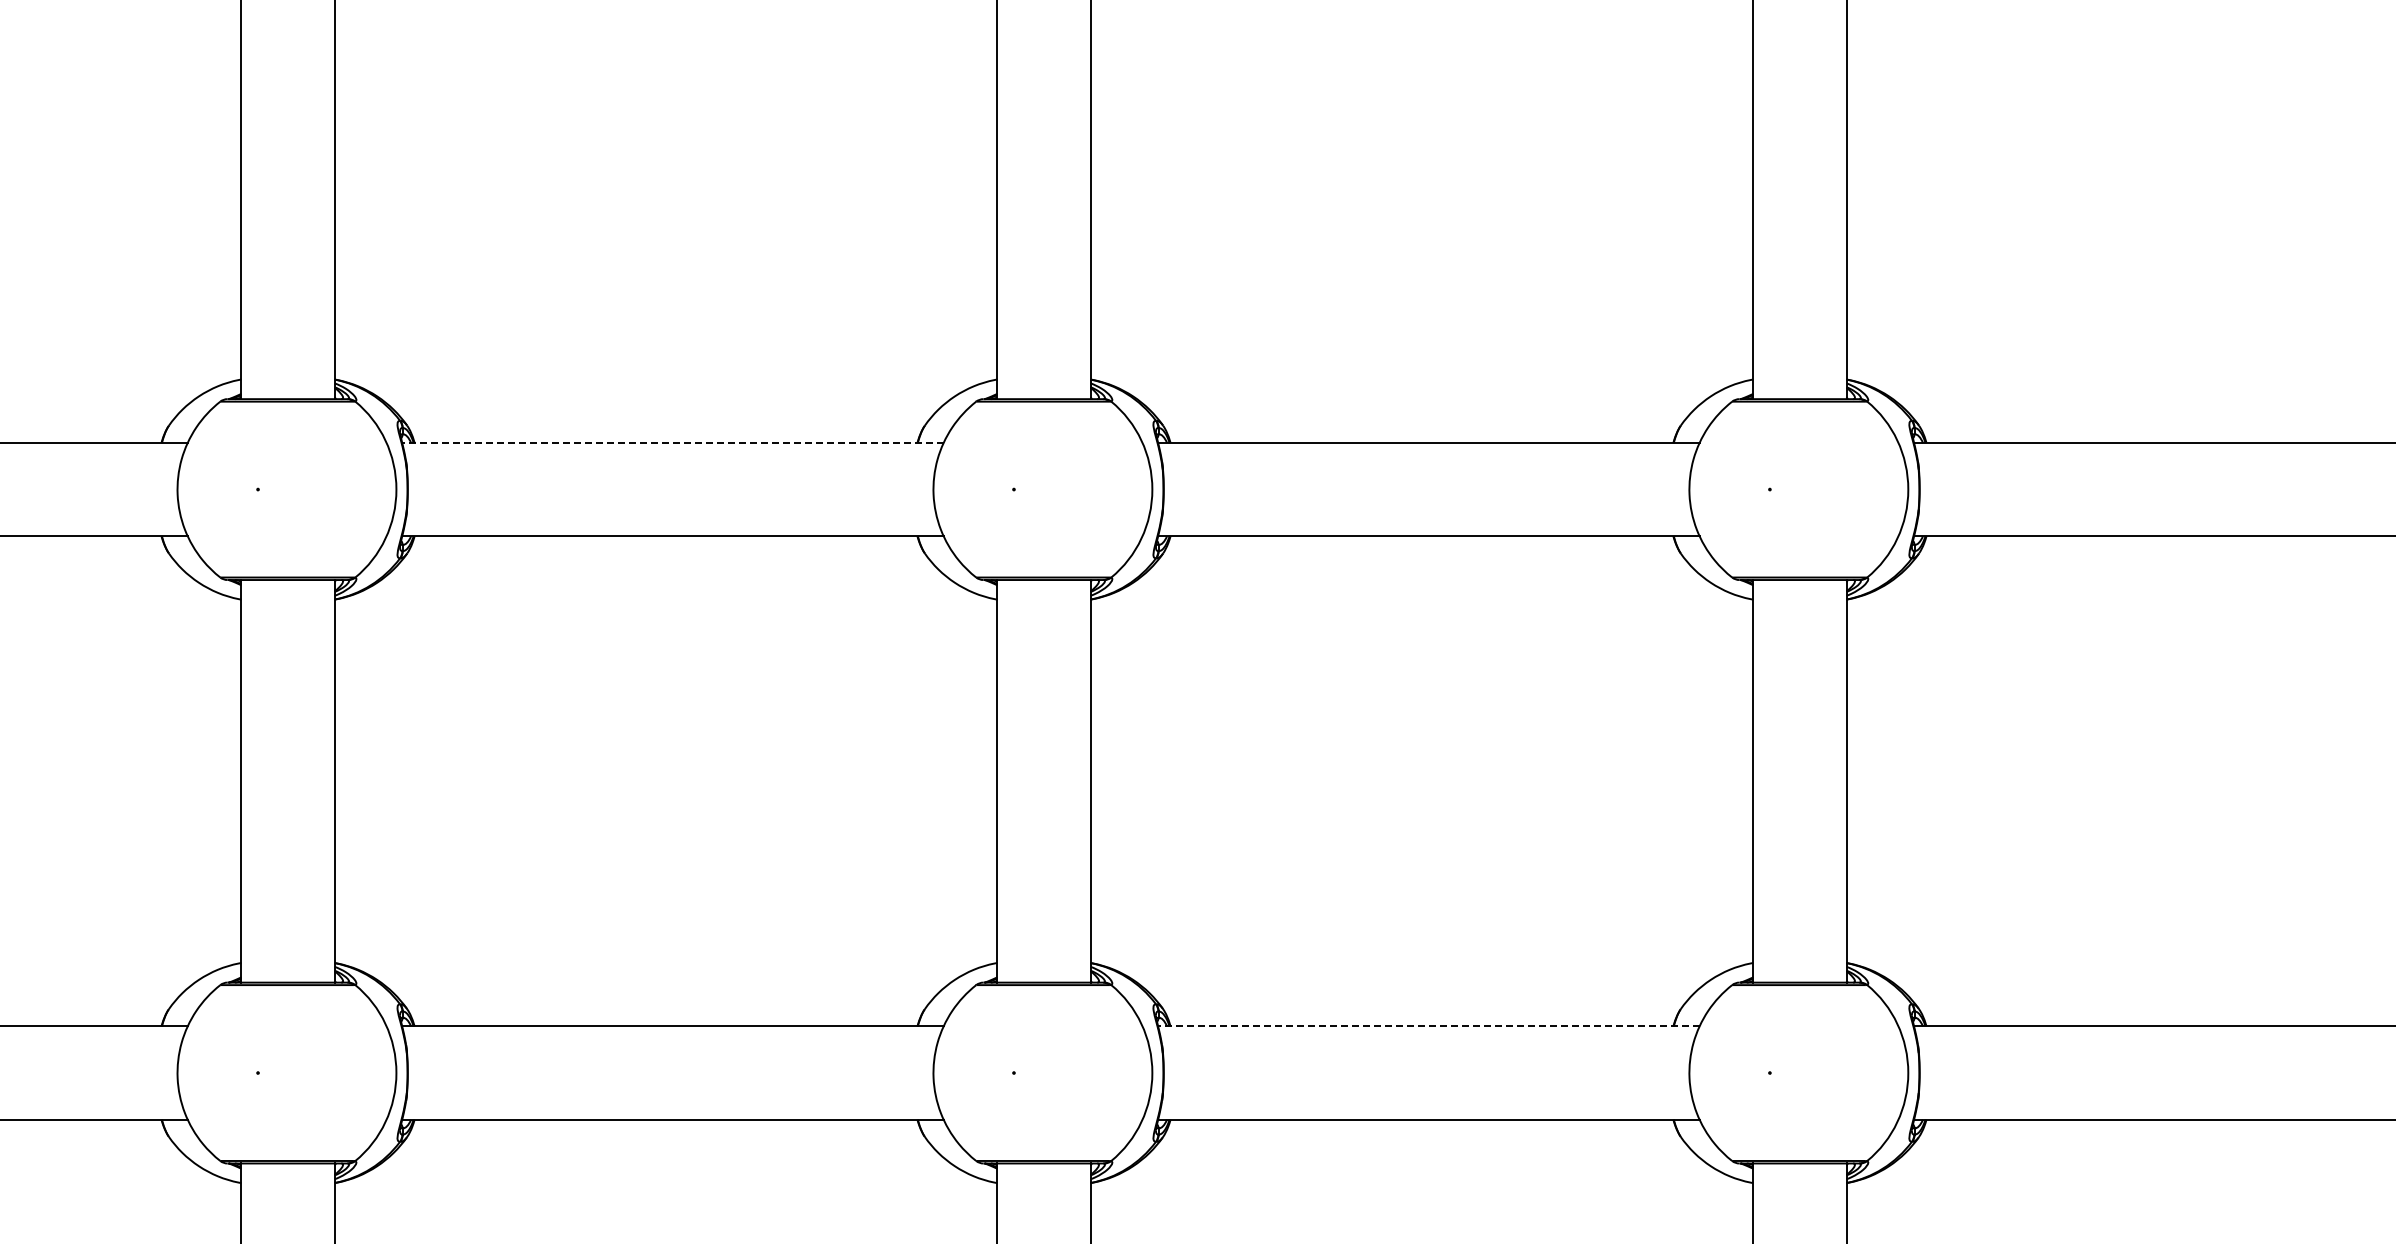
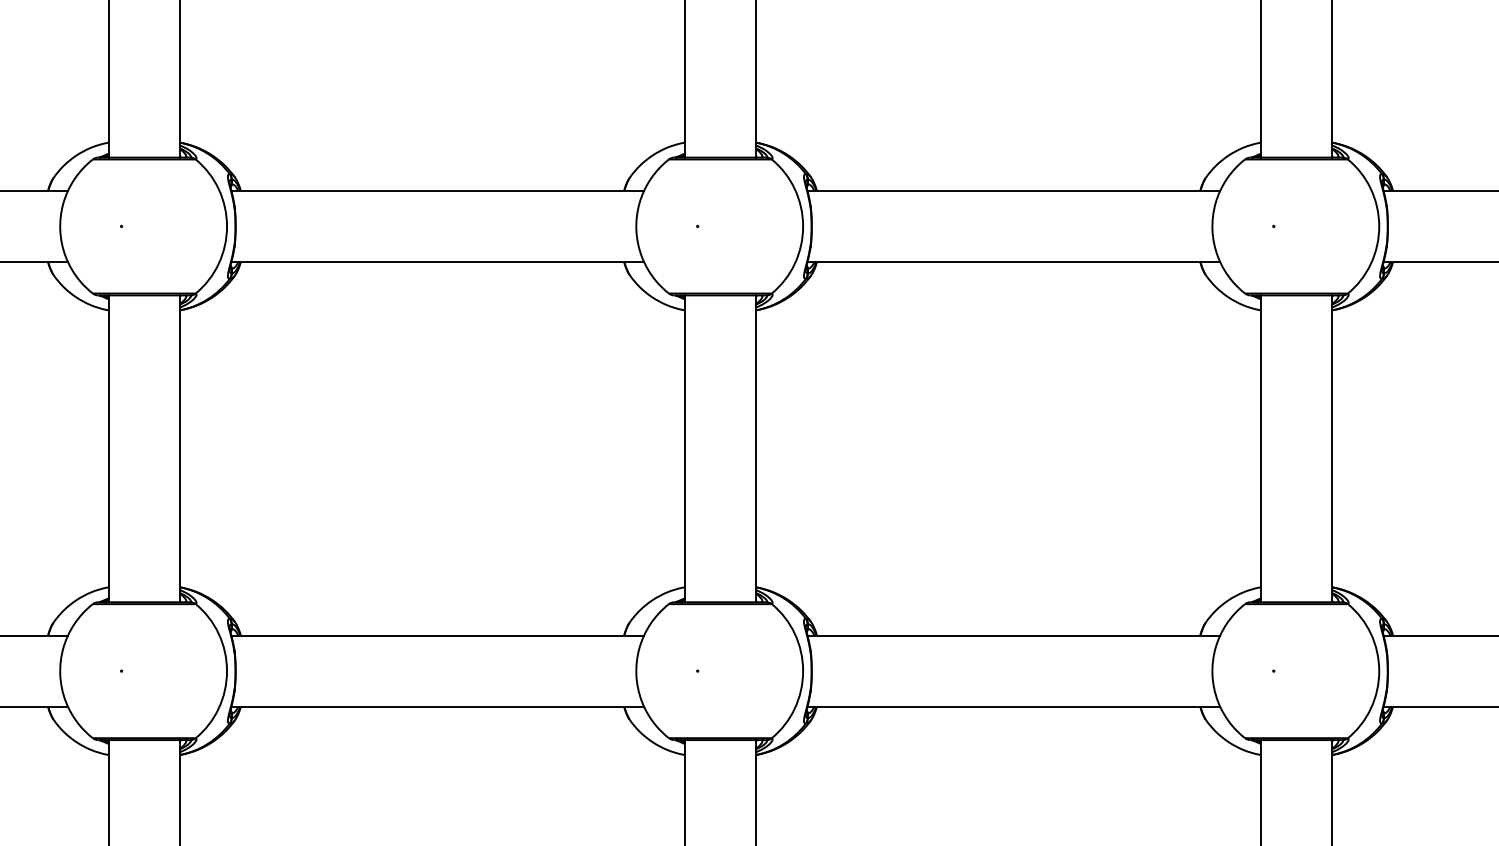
line: (672, 442) -> (437, 190), dashed -> solid
line: (1428, 1026) -> (1013, 635), dashed -> solid

